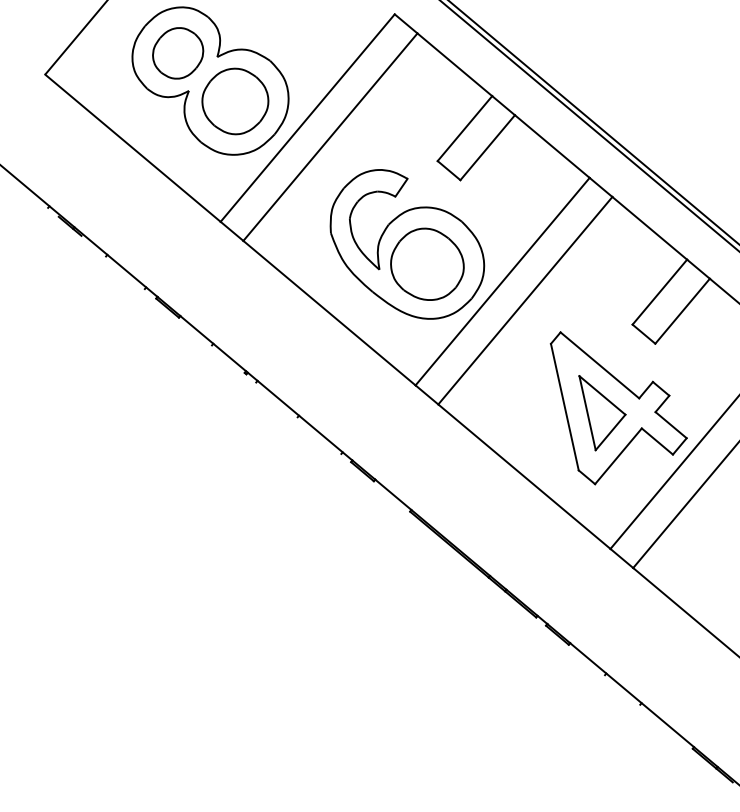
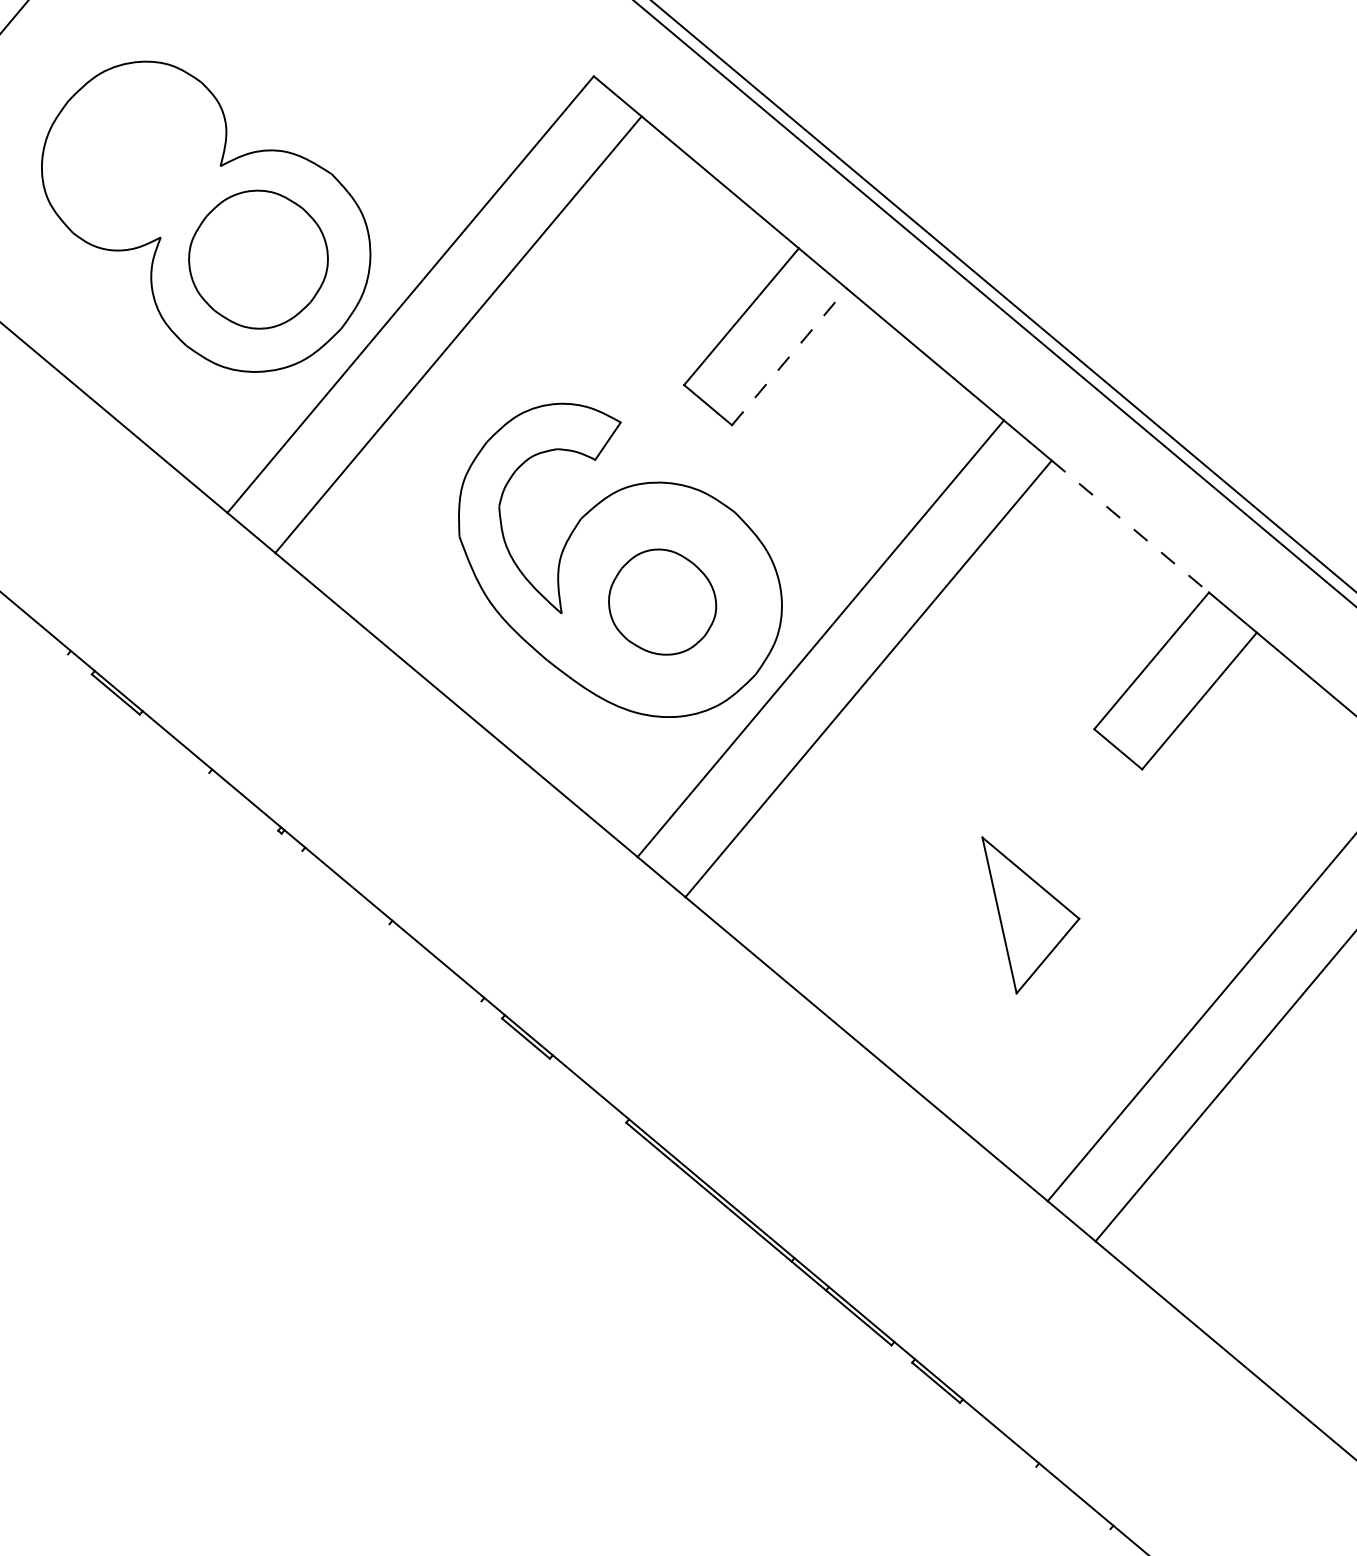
part: (178, 53) -> (138, 158), removed
line: (488, 147) -> (791, 356), solid -> dashed
line: (649, 228) -> (1129, 526), solid -> dashed
part: (427, 263) -> (662, 600), size x0.7
part: (618, 408) -> (1064, 905), removed

